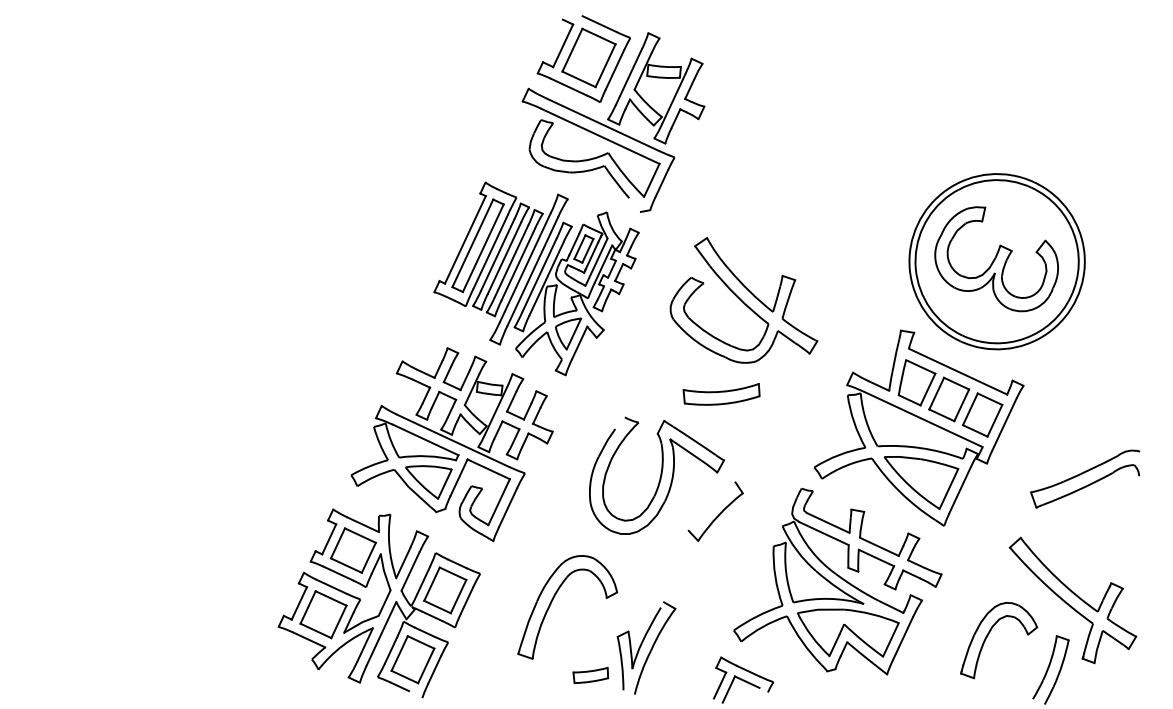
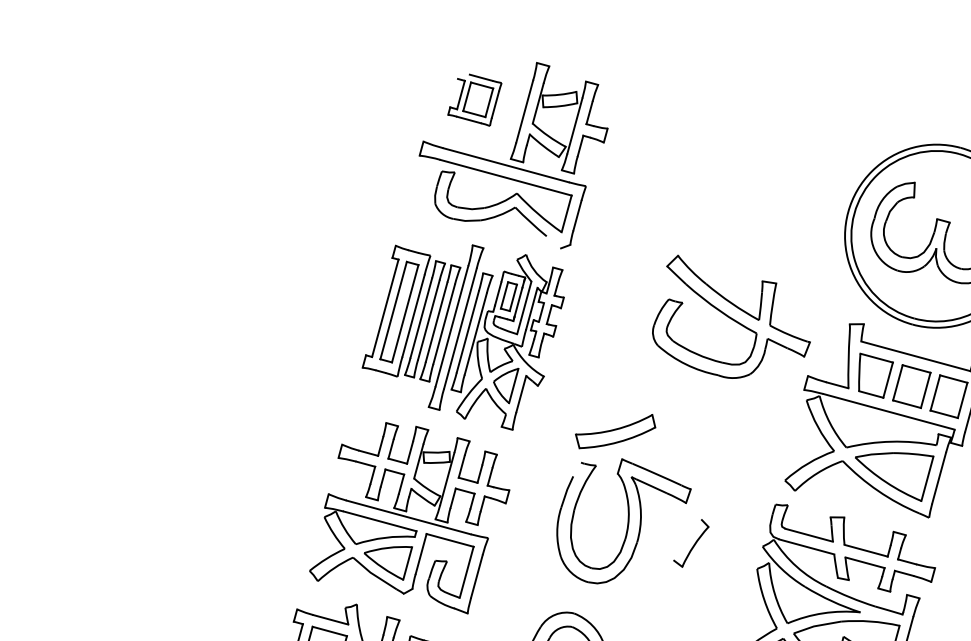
part: (583, 58) -> (474, 100), size x0.6
part: (743, 300) -> (726, 313), moved
part: (721, 394) -> (615, 432), moved
part: (715, 511) -> (691, 543), size x0.7

